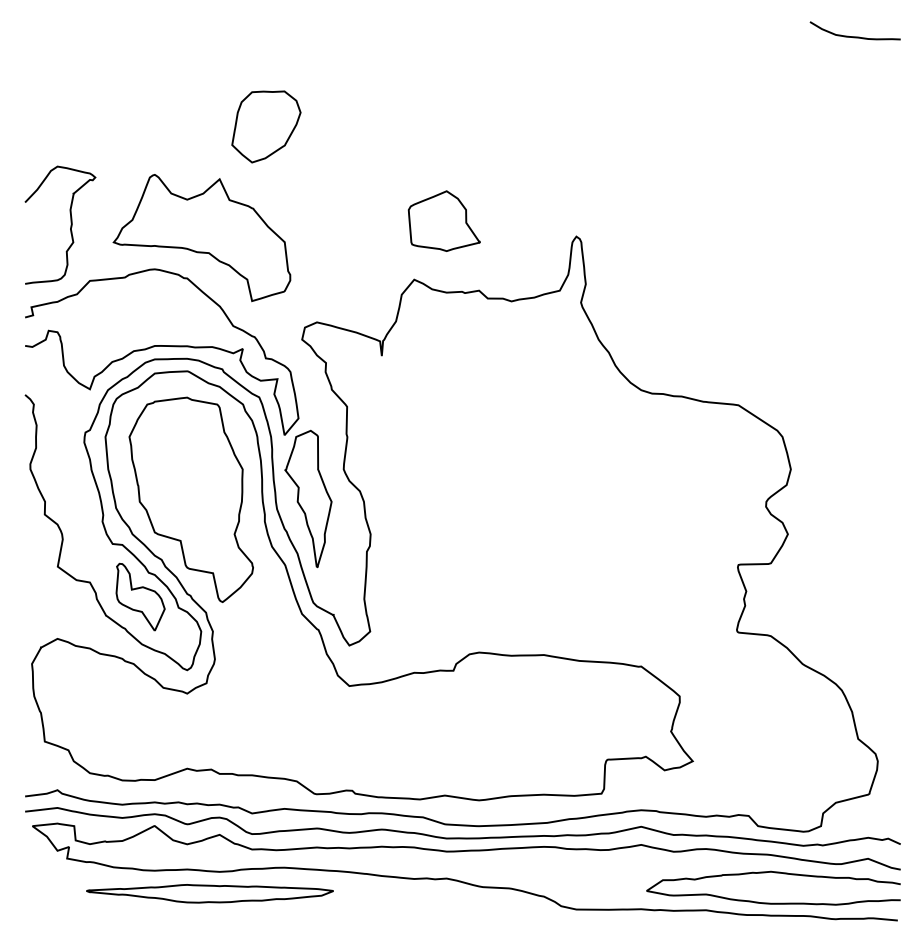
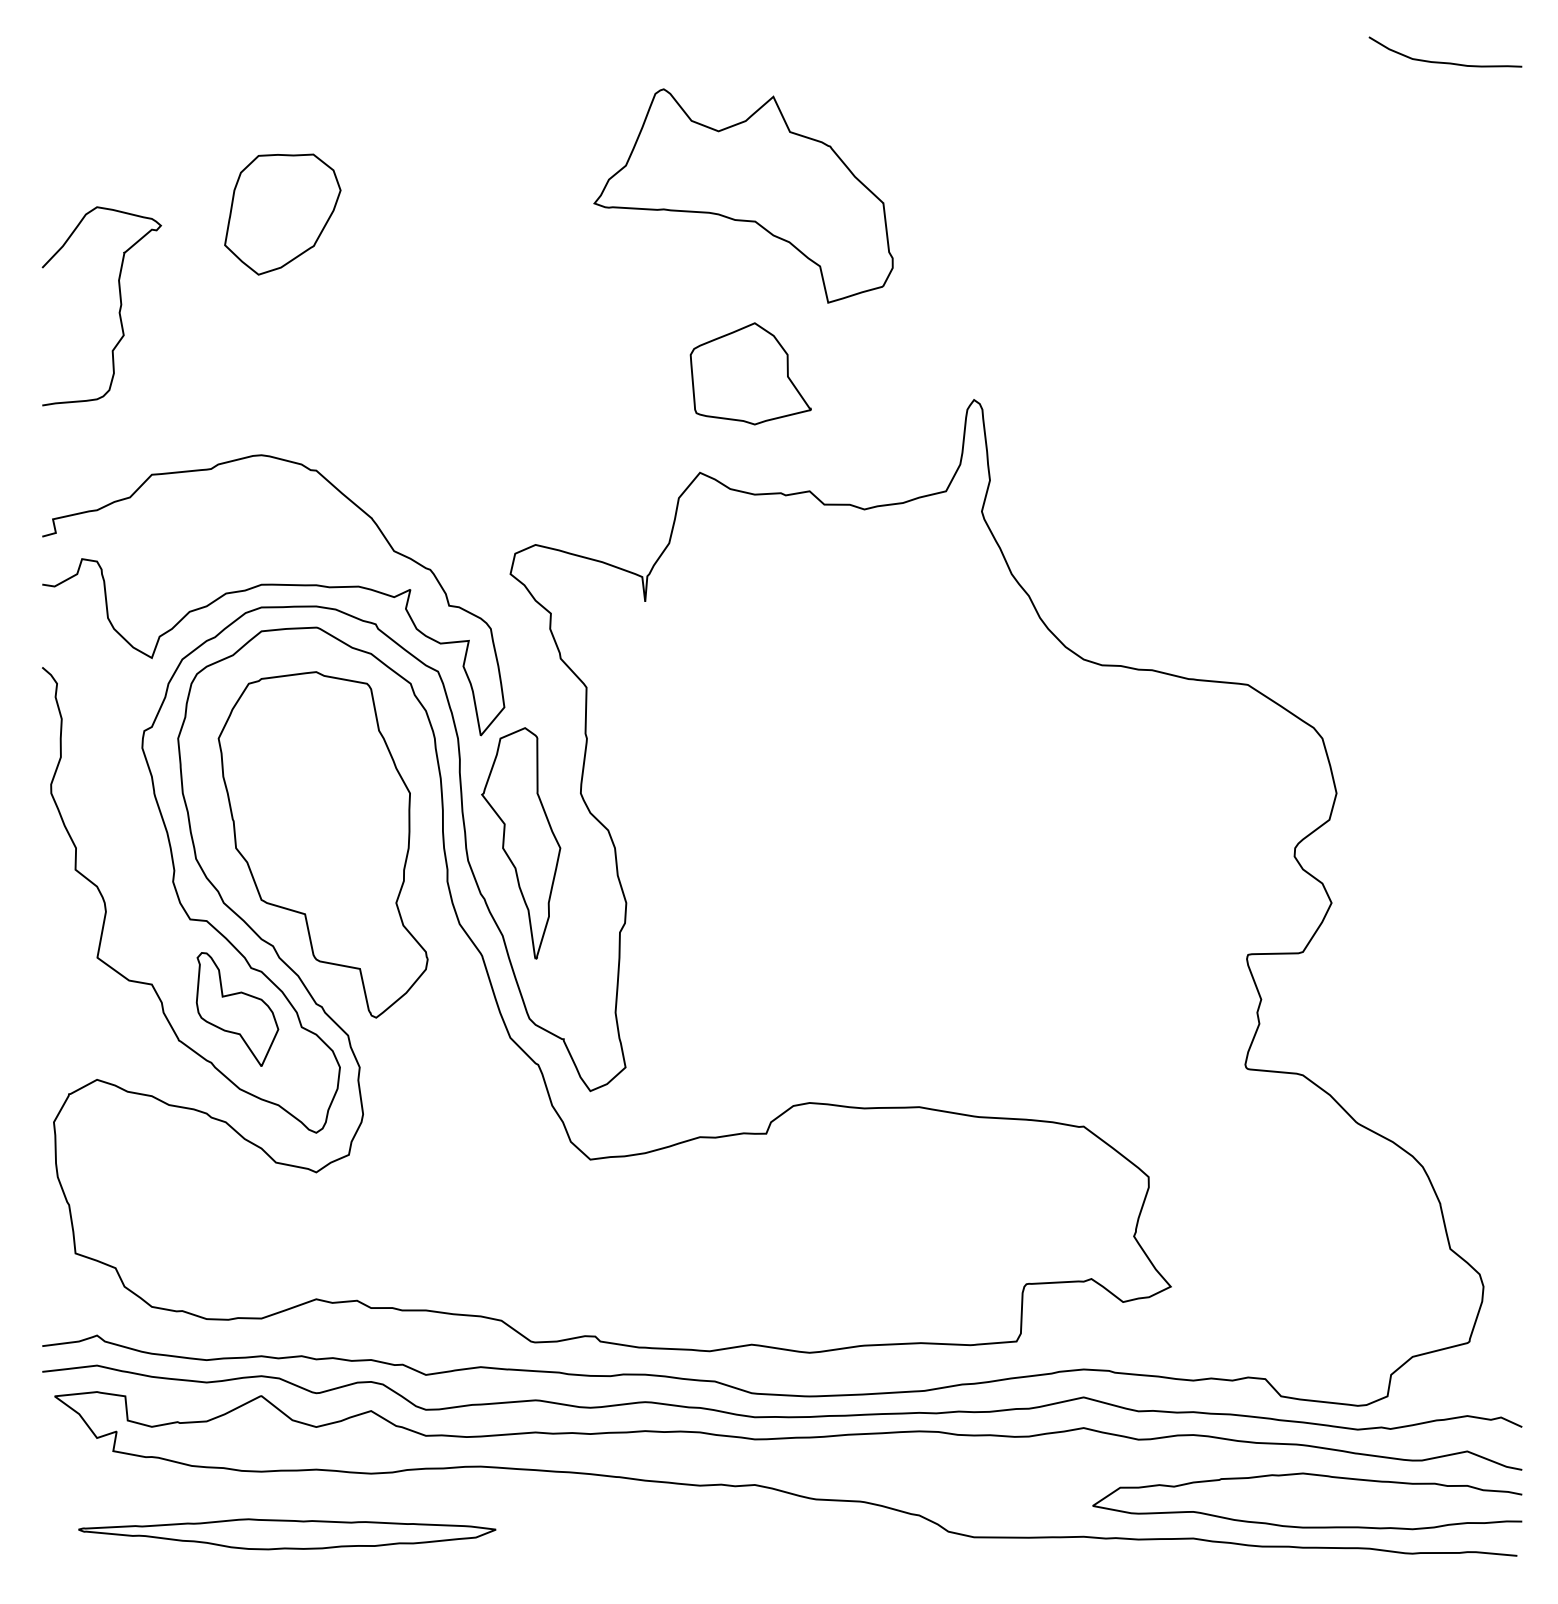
part: (266, 126) -> (282, 213), moved
curve: (70, 224) -> (118, 305), moved
part: (201, 238) -> (742, 196), moved
part: (209, 893) -> (286, 1533), moved

